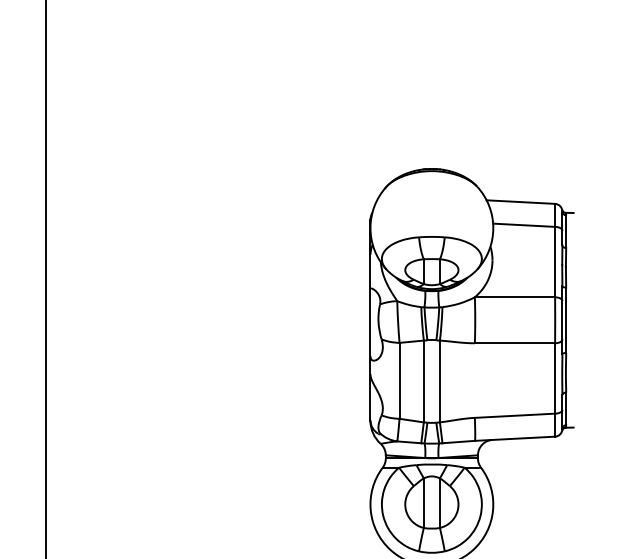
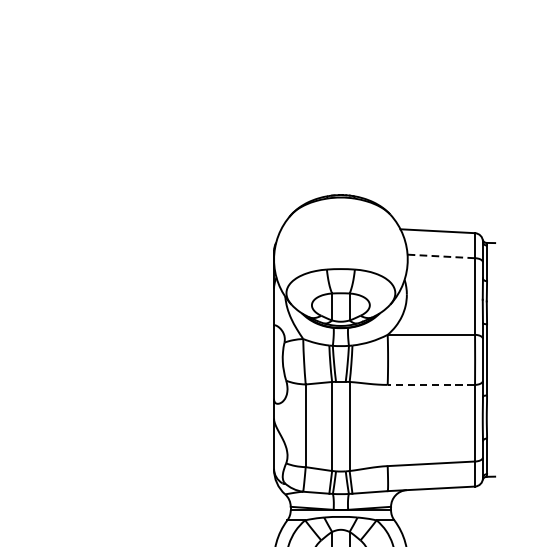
line: (523, 225) -> (440, 256), solid -> dashed
line: (514, 343) -> (430, 385), solid -> dashed

